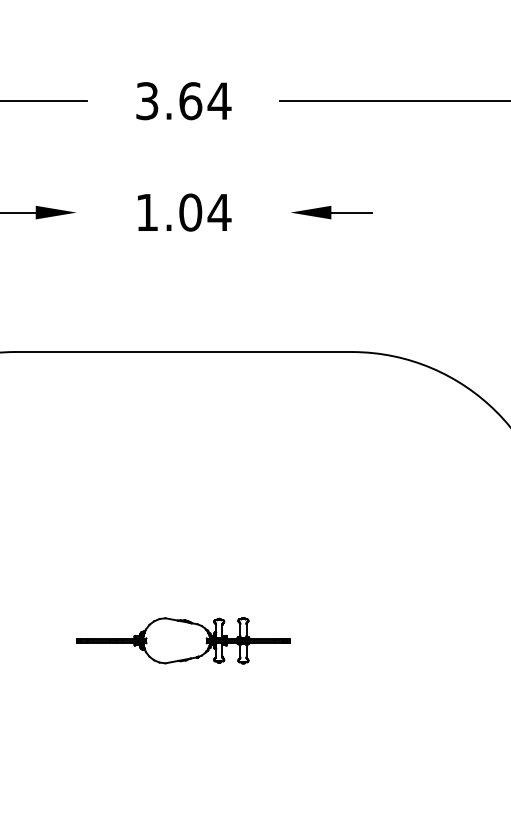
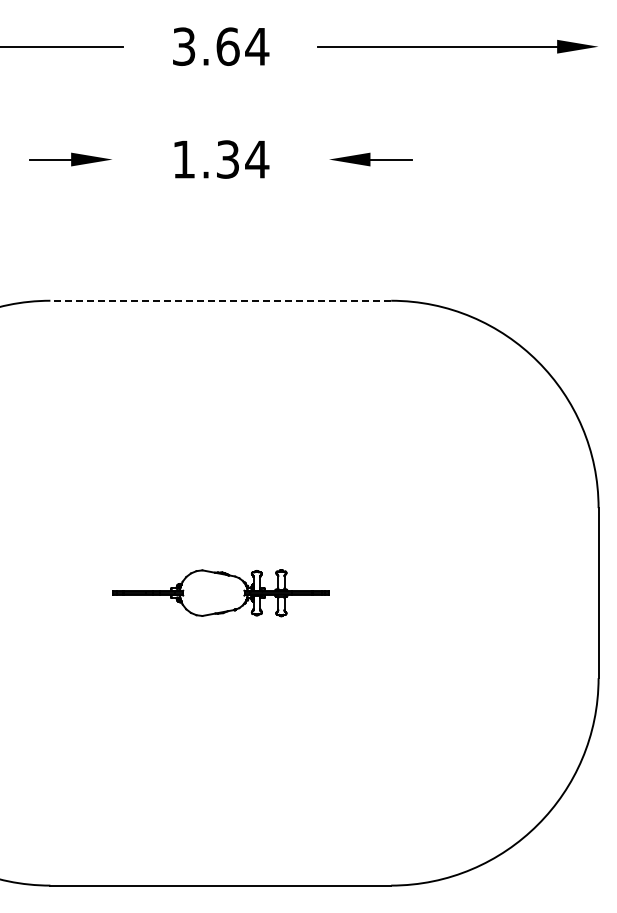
text: (190, 212) -> (227, 159), 1.04 -> 1.34
line: (183, 351) -> (220, 300), solid -> dashed

